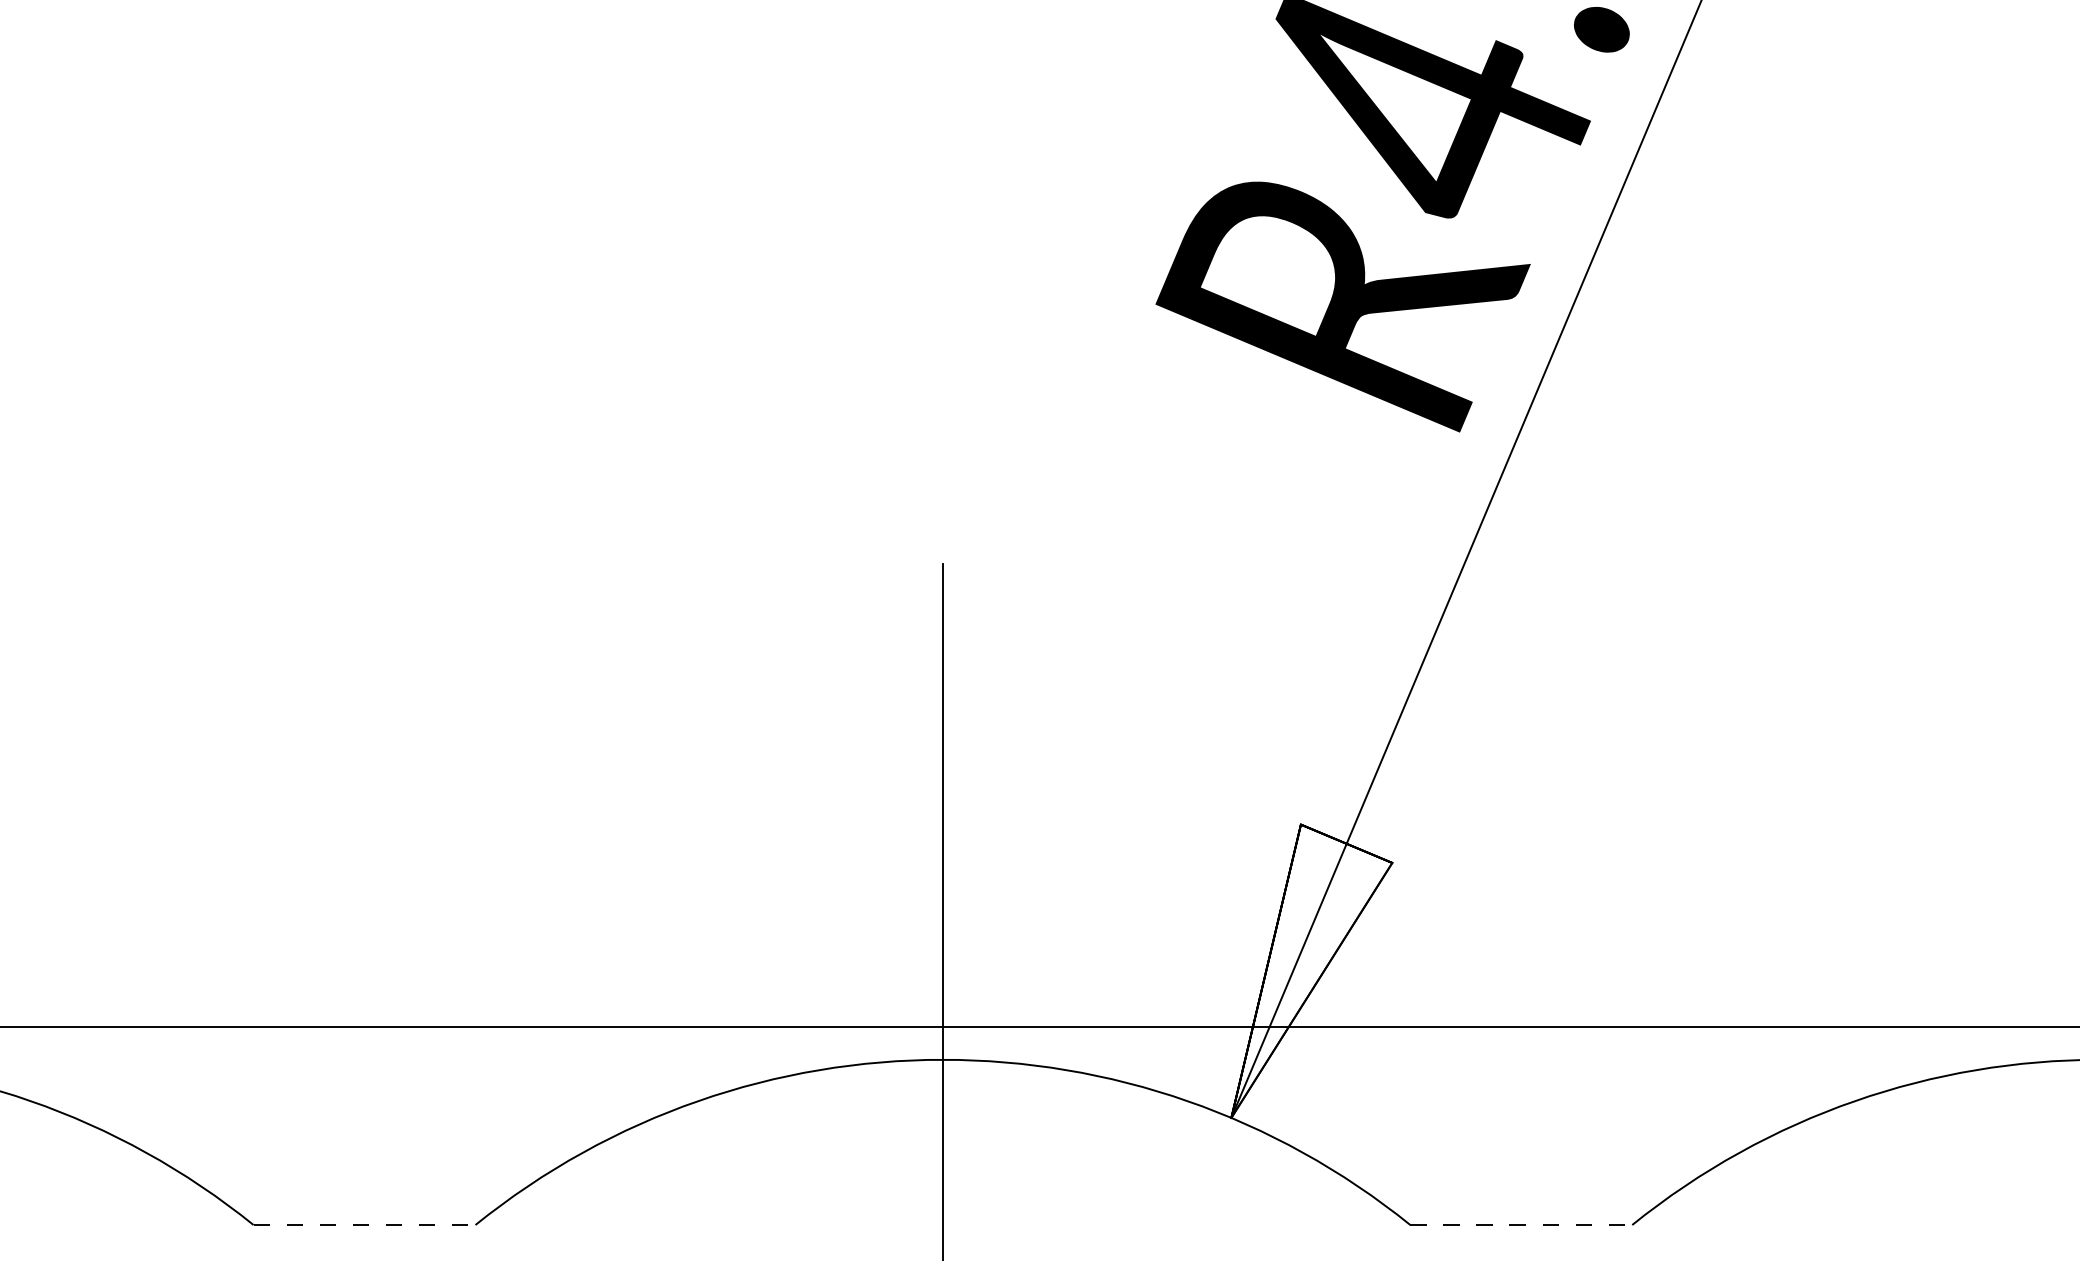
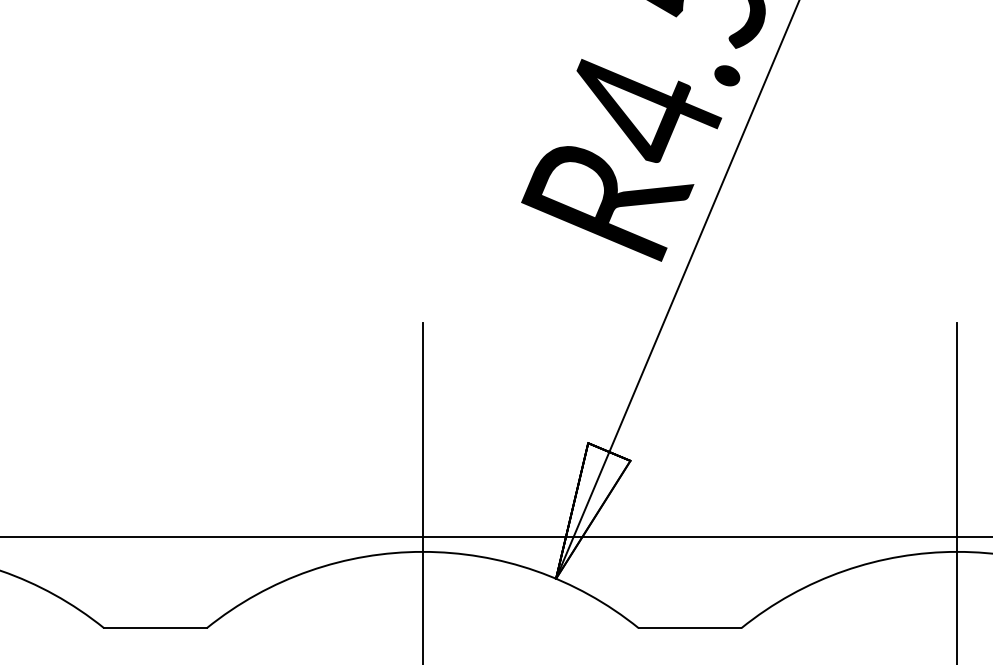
line: (364, 1225) -> (155, 628), dashed -> solid
line: (1522, 1225) -> (690, 628), dashed -> solid

